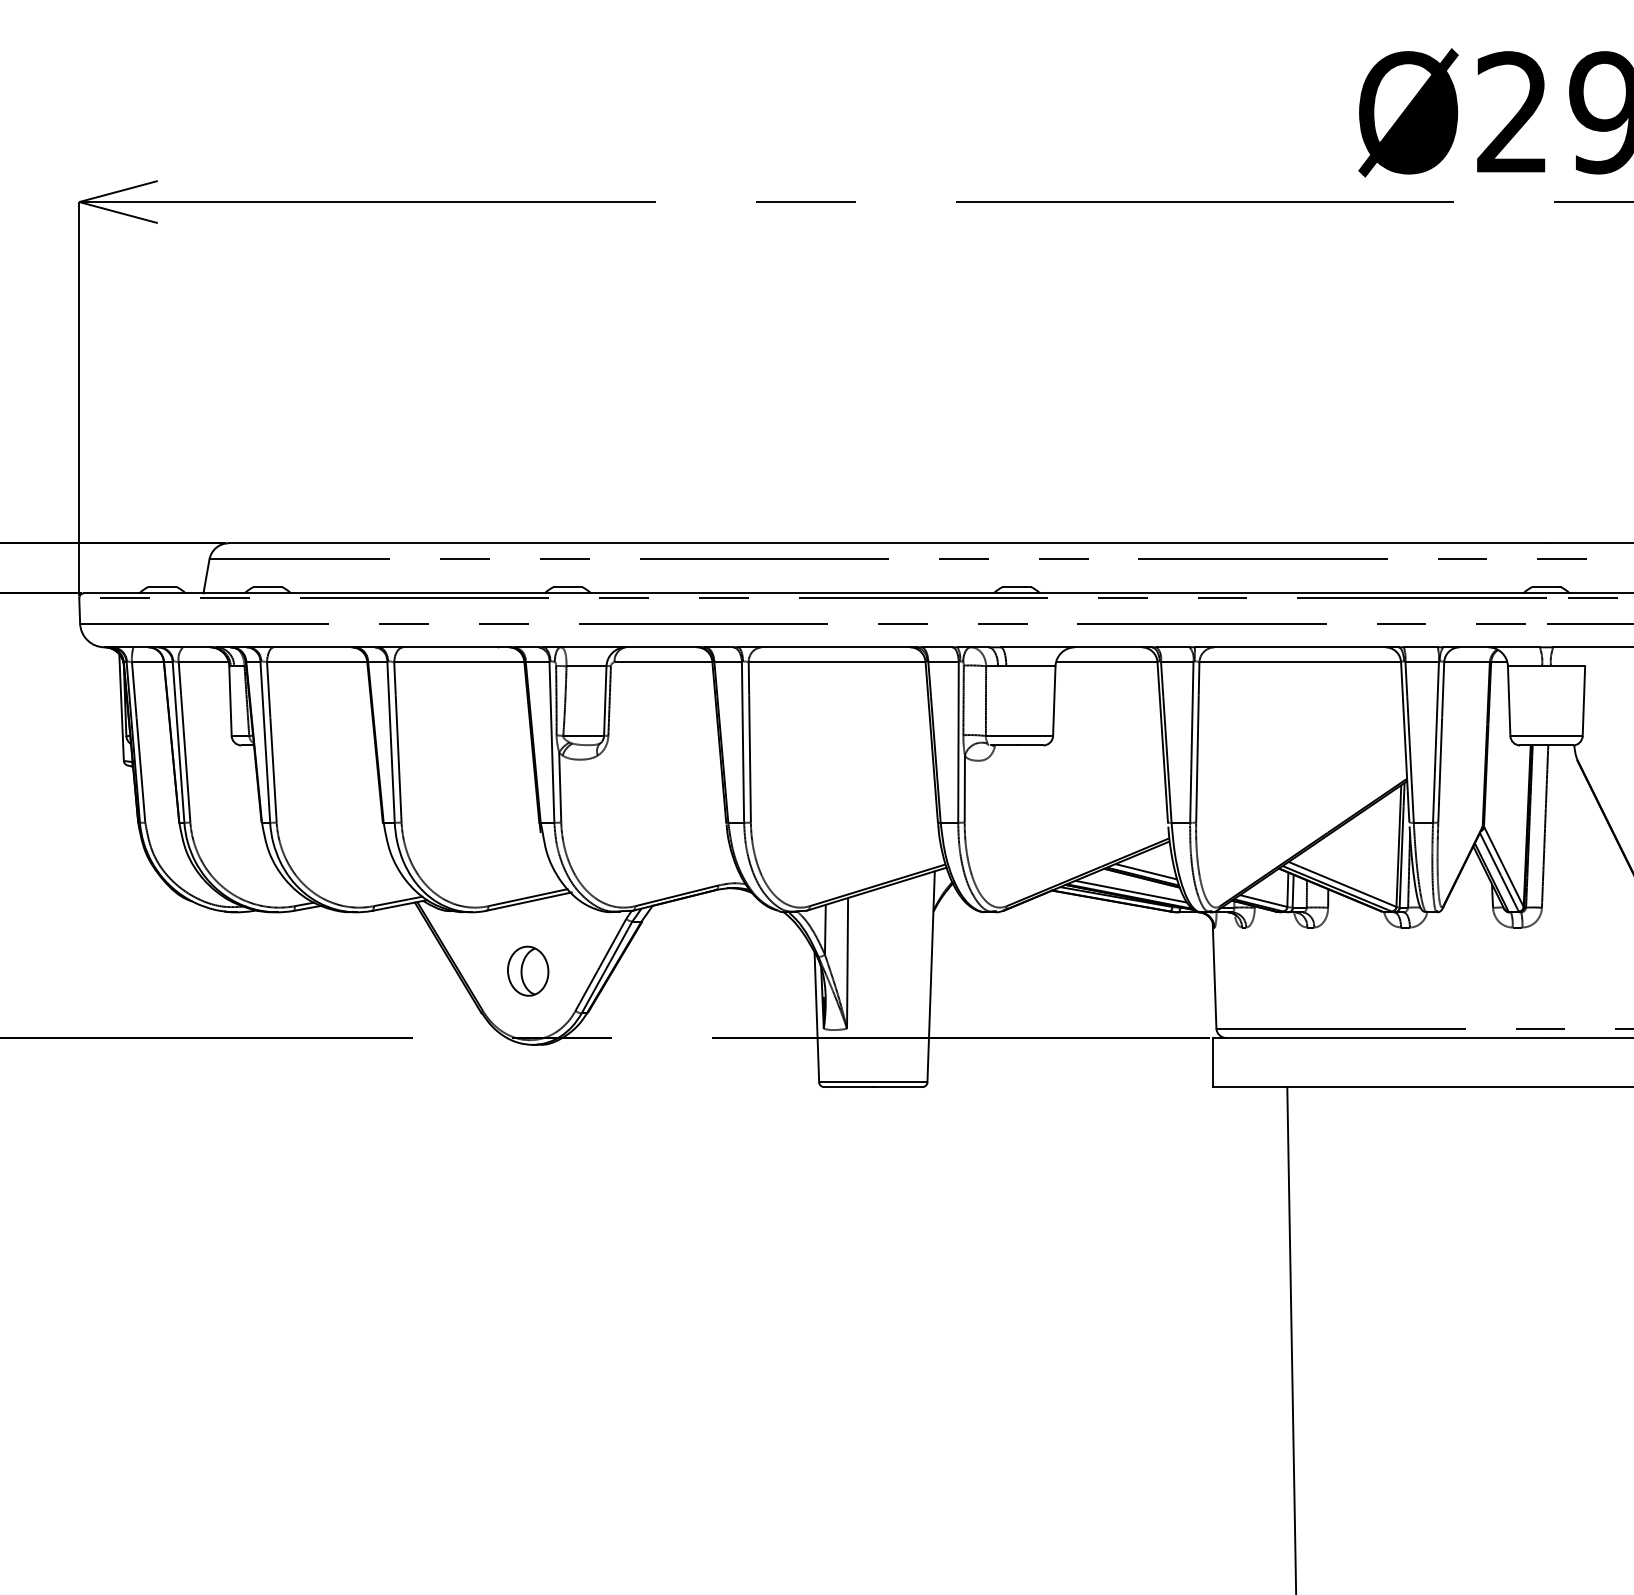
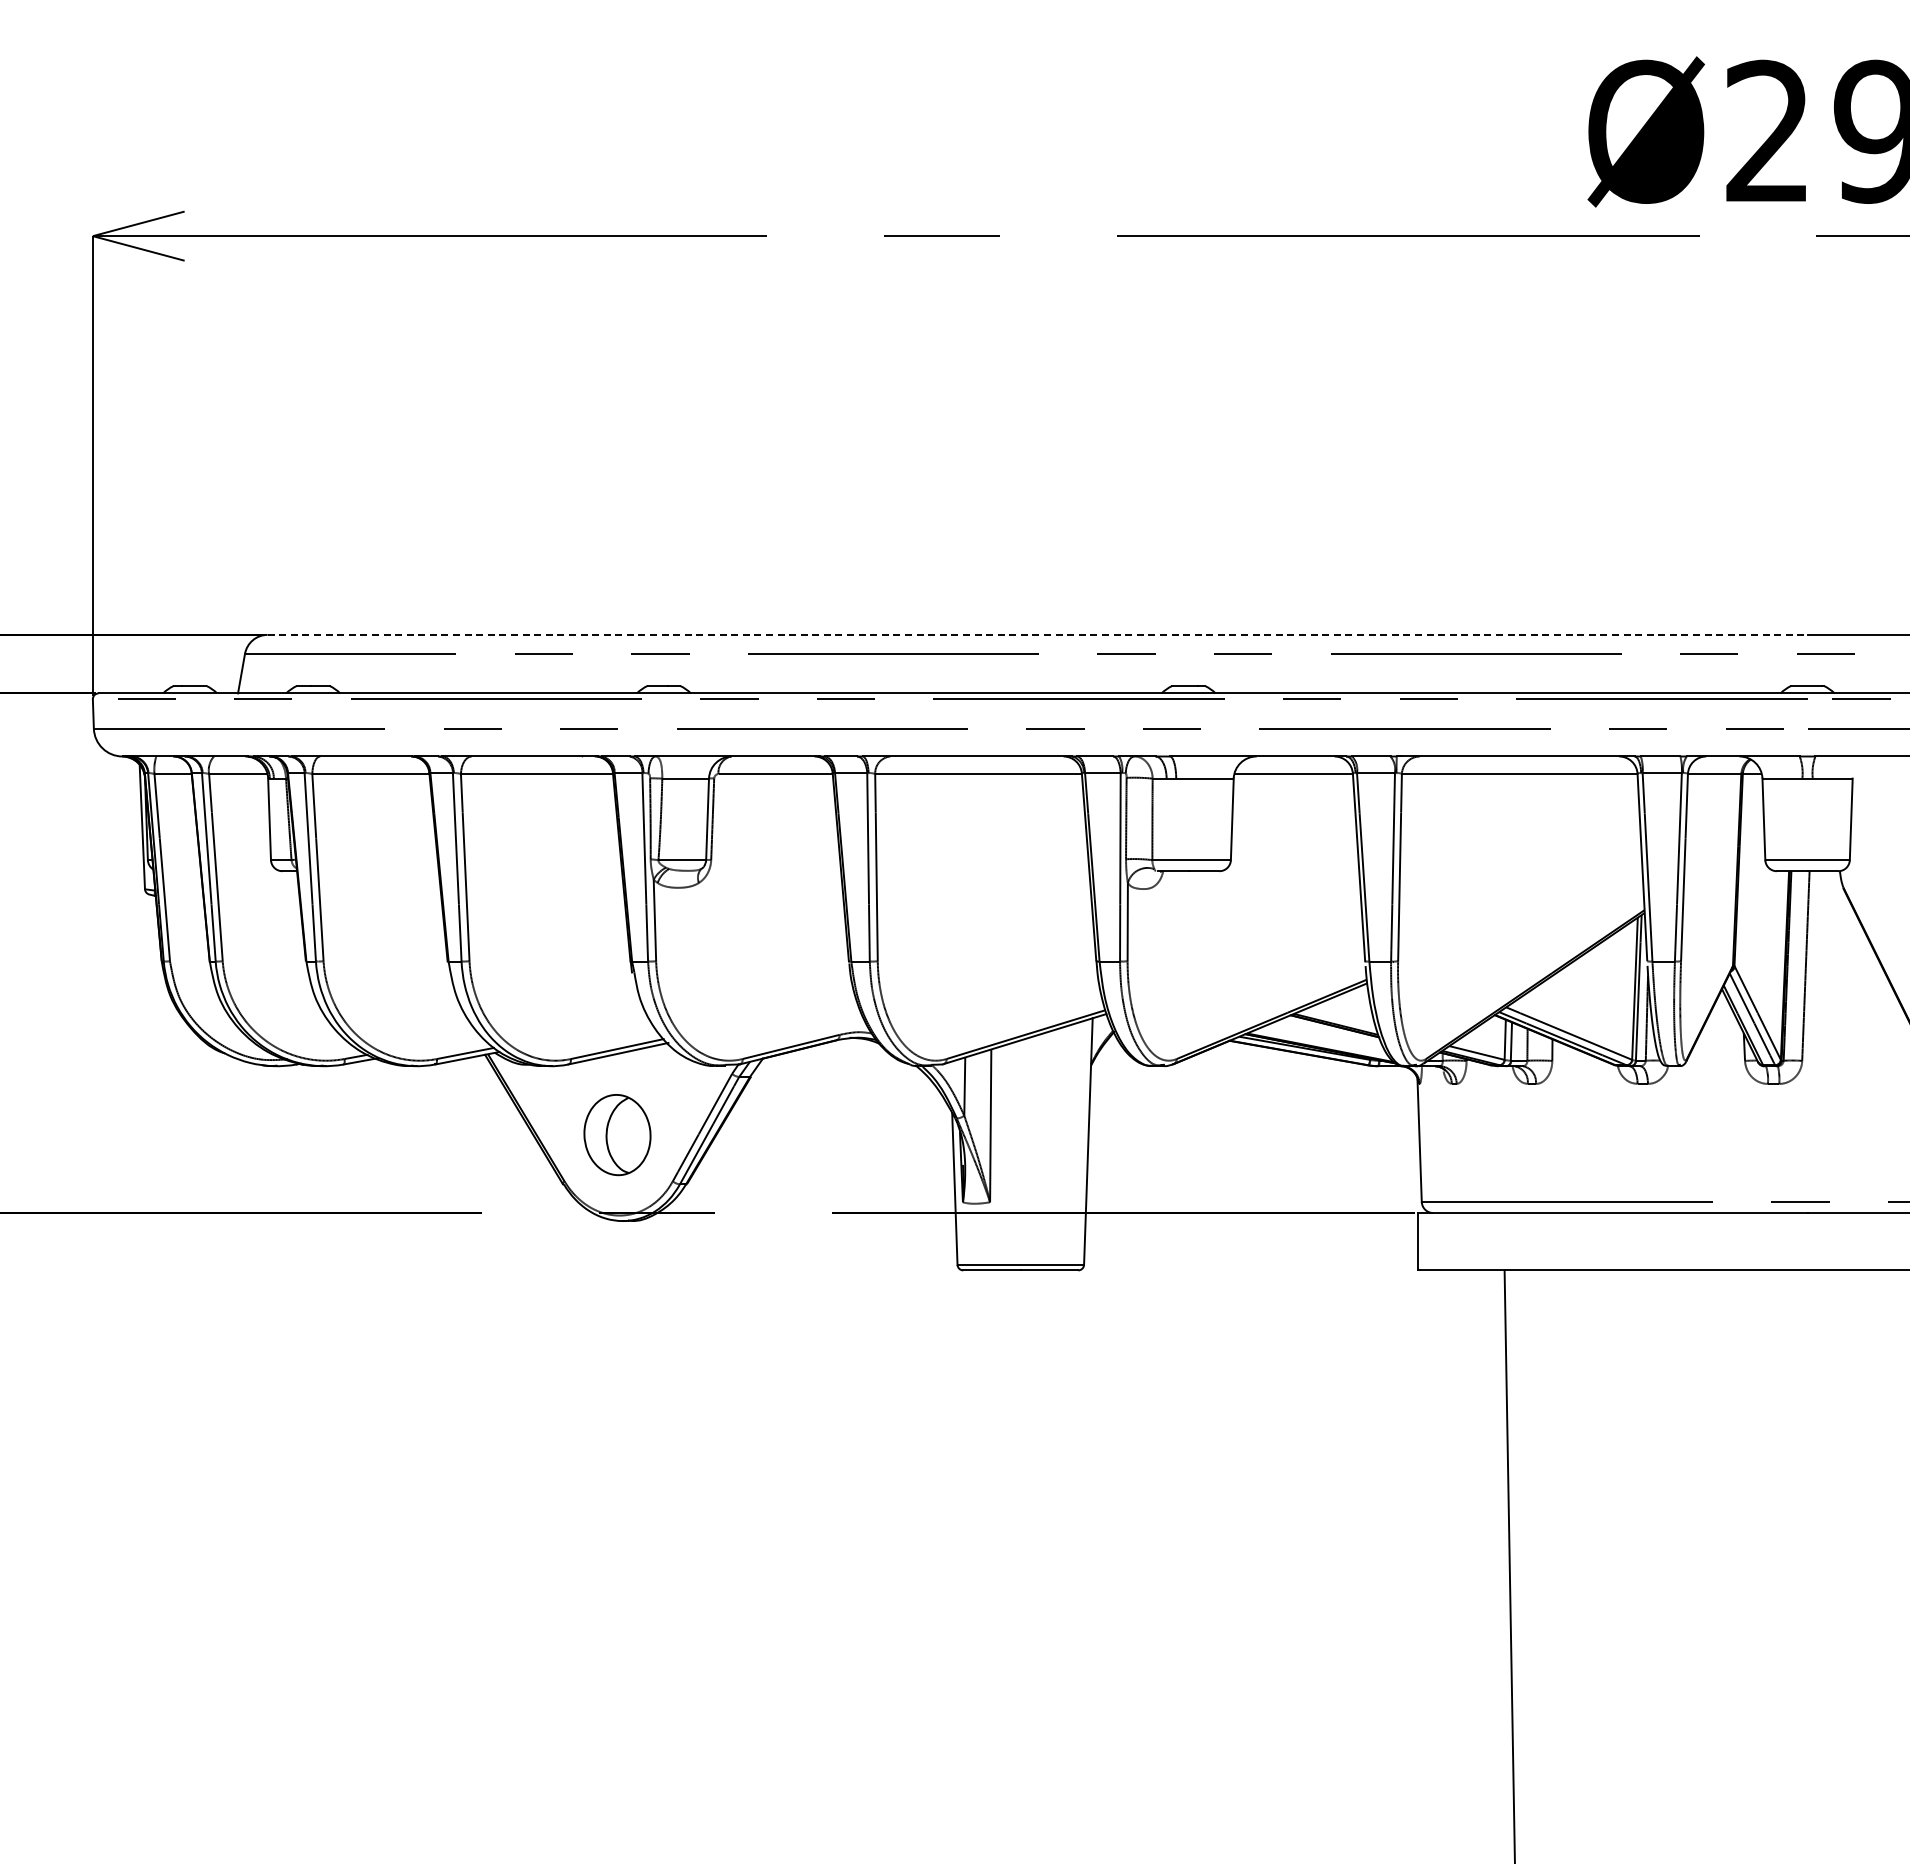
line: (887, 542) -> (1037, 634), solid -> dashed
line: (1146, 871) -> (1339, 1018), removed
line: (1130, 891) -> (1321, 1041), removed
part: (528, 970) -> (617, 1134), size x1.4

